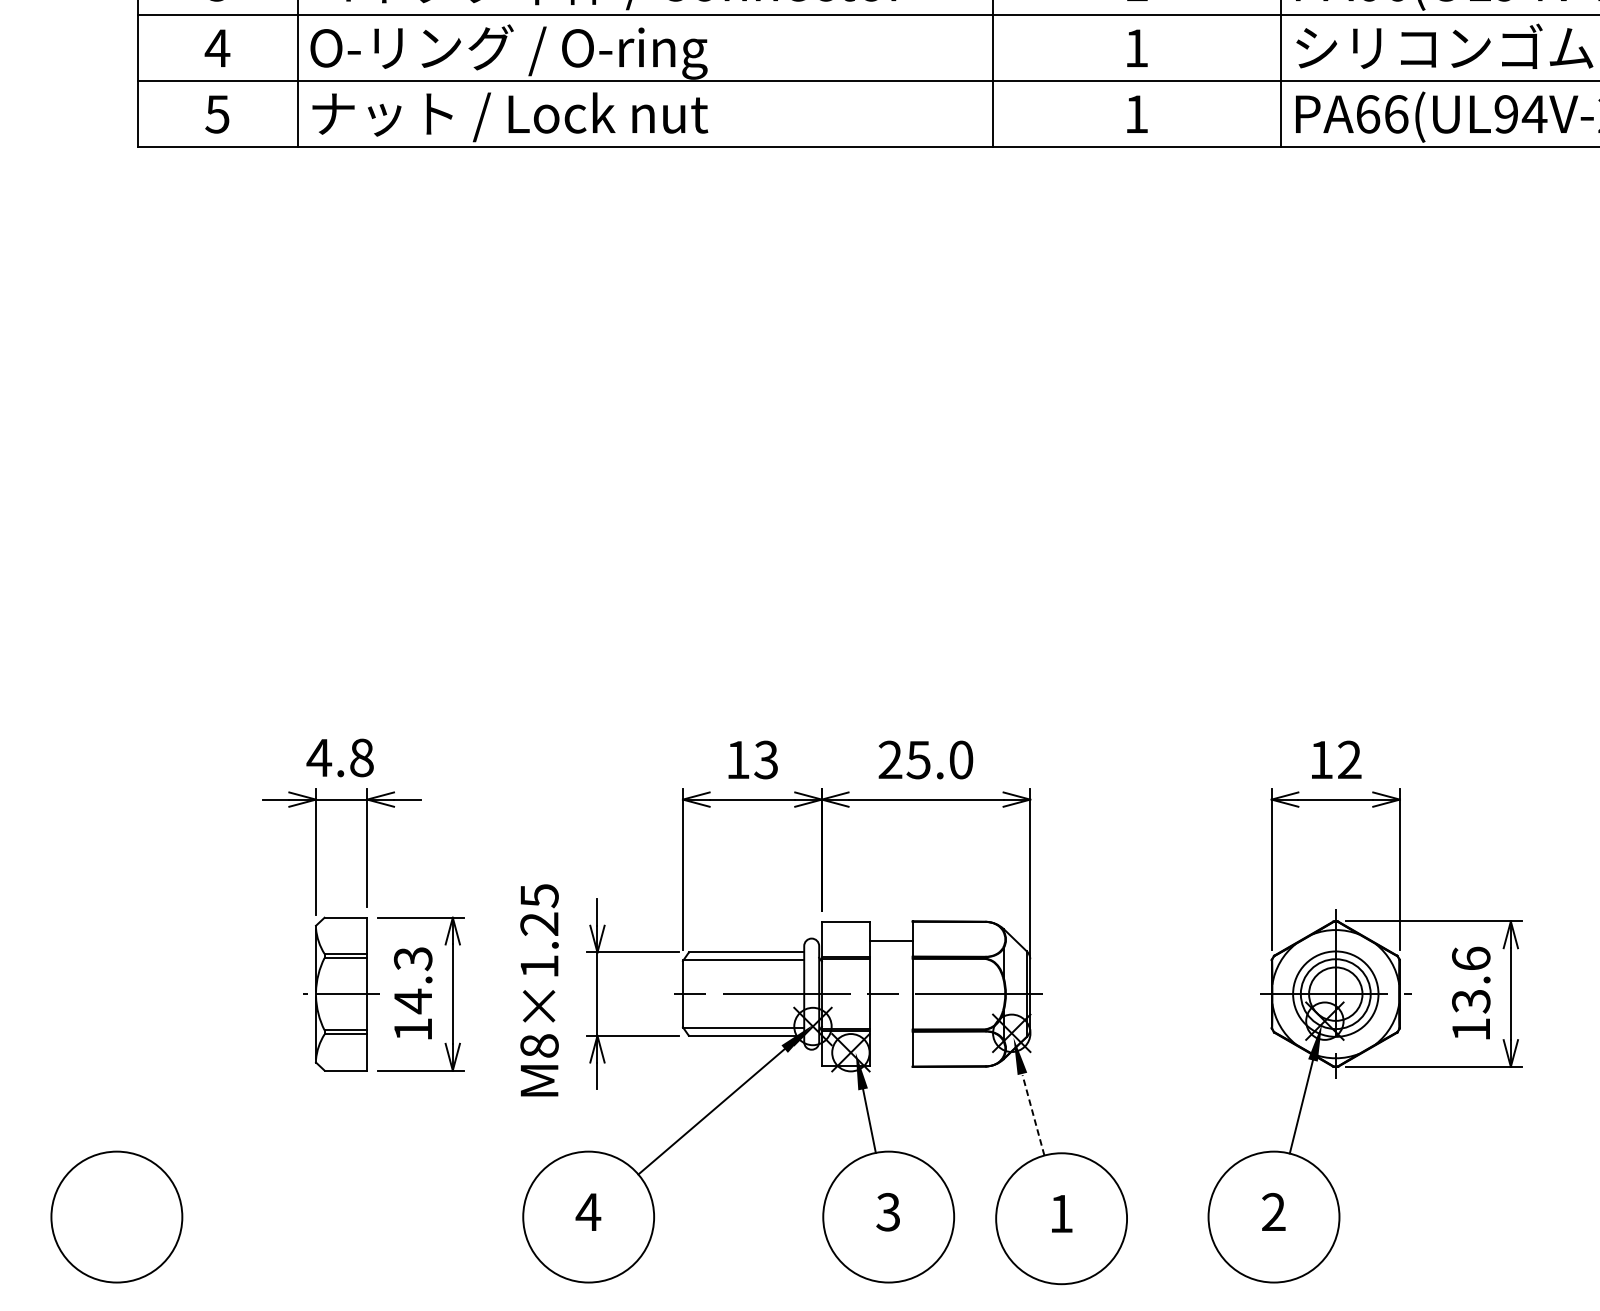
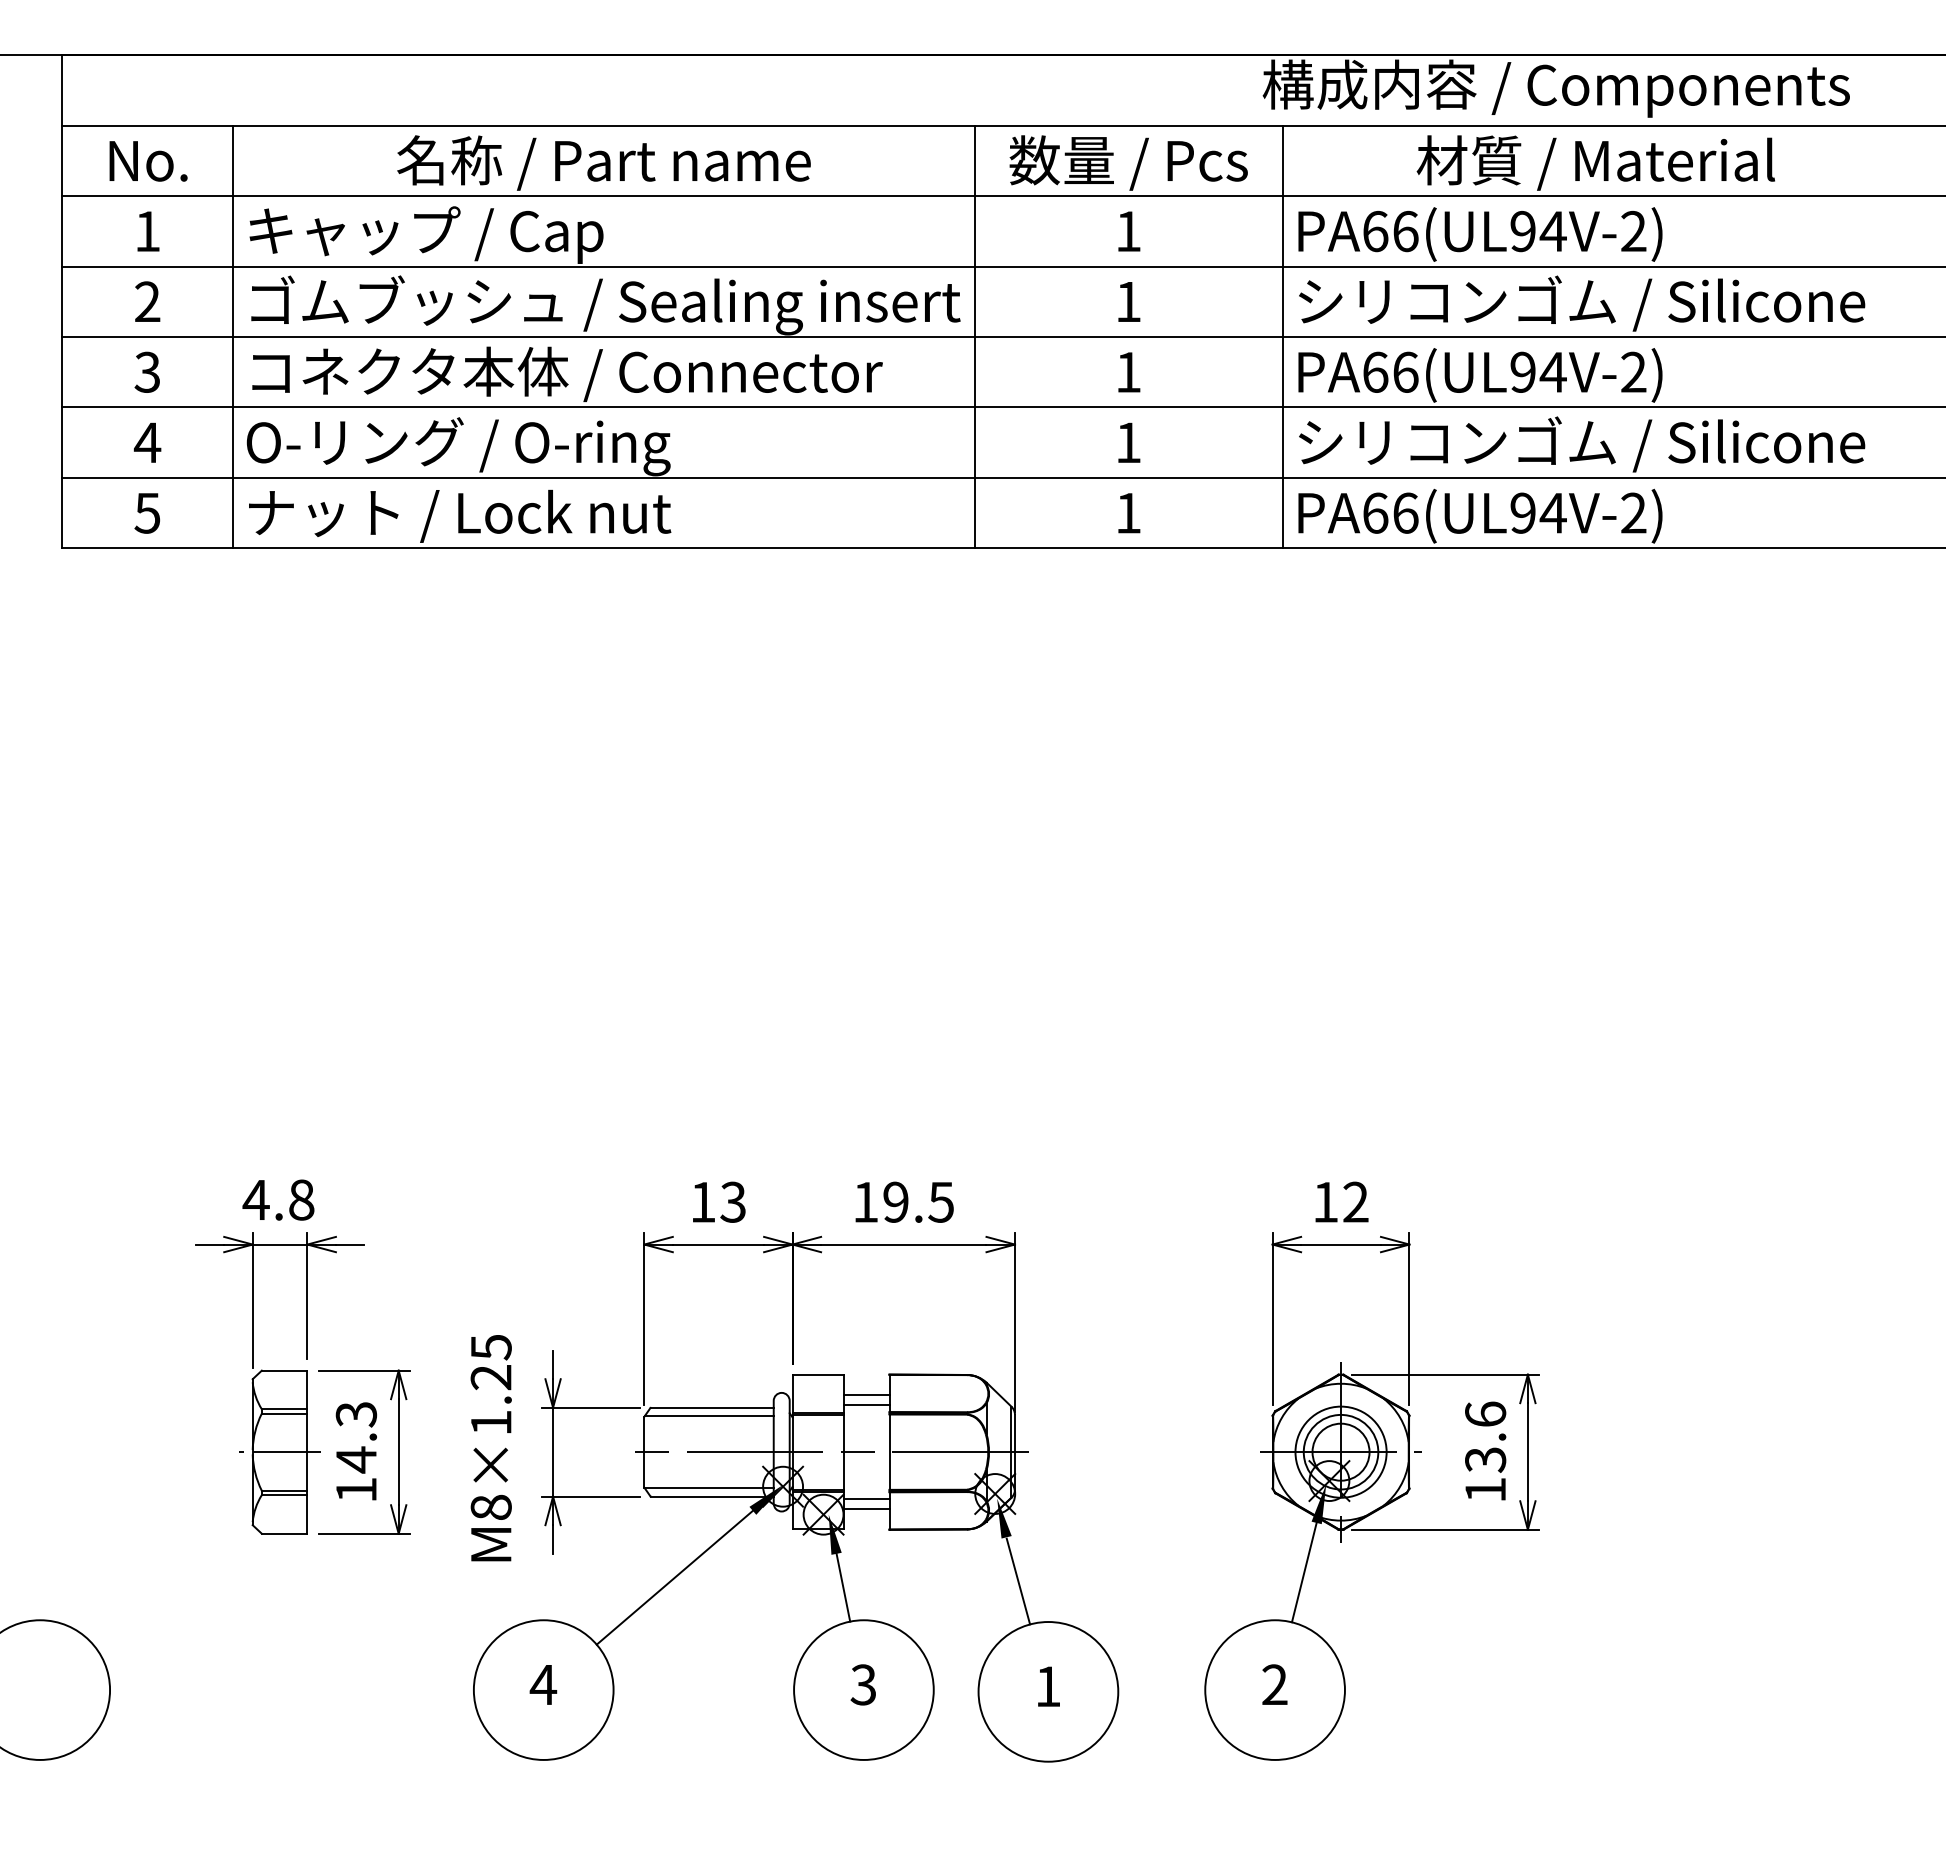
text: (925, 759) -> (903, 1201), 25.0 -> 19.5
line: (891, 950) -> (866, 1405), added
line: (891, 1038) -> (866, 1499), added
line: (891, 1047) -> (866, 1509), added
line: (1033, 1115) -> (1018, 1581), dashed -> solid

